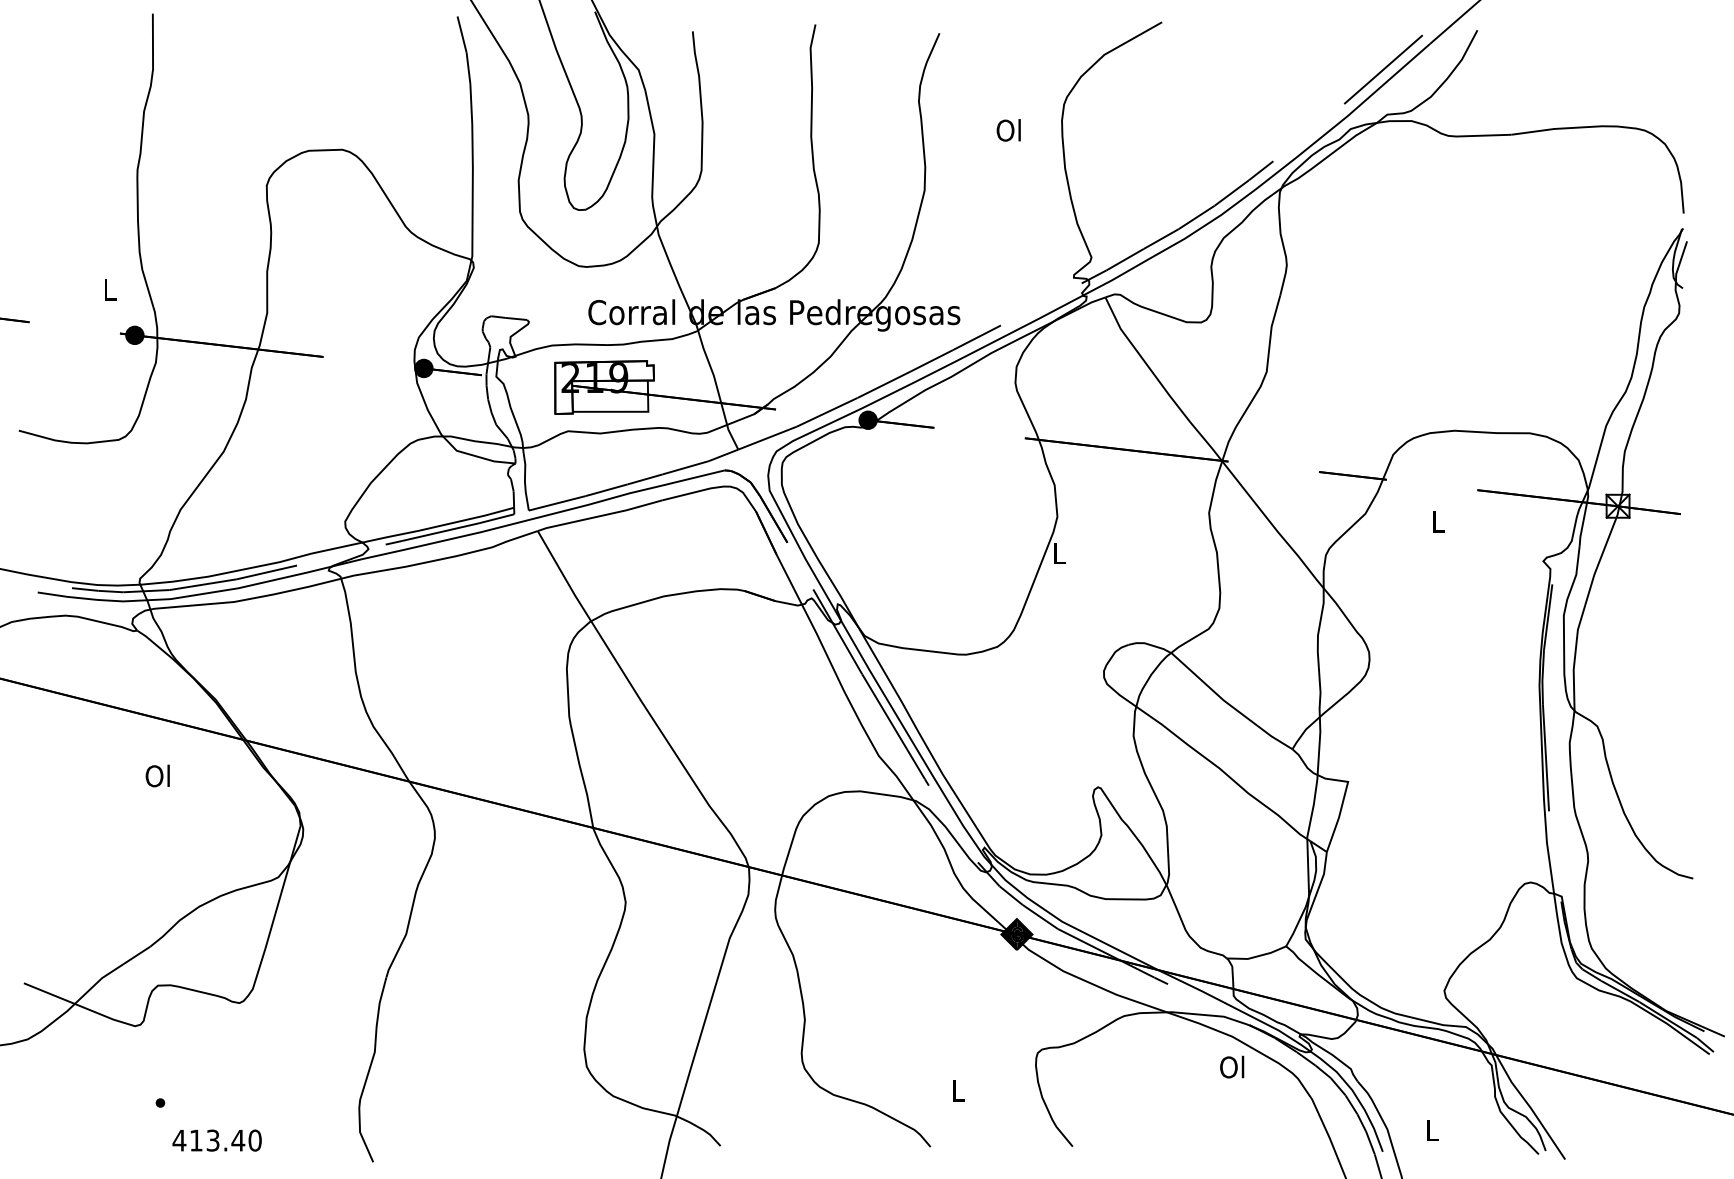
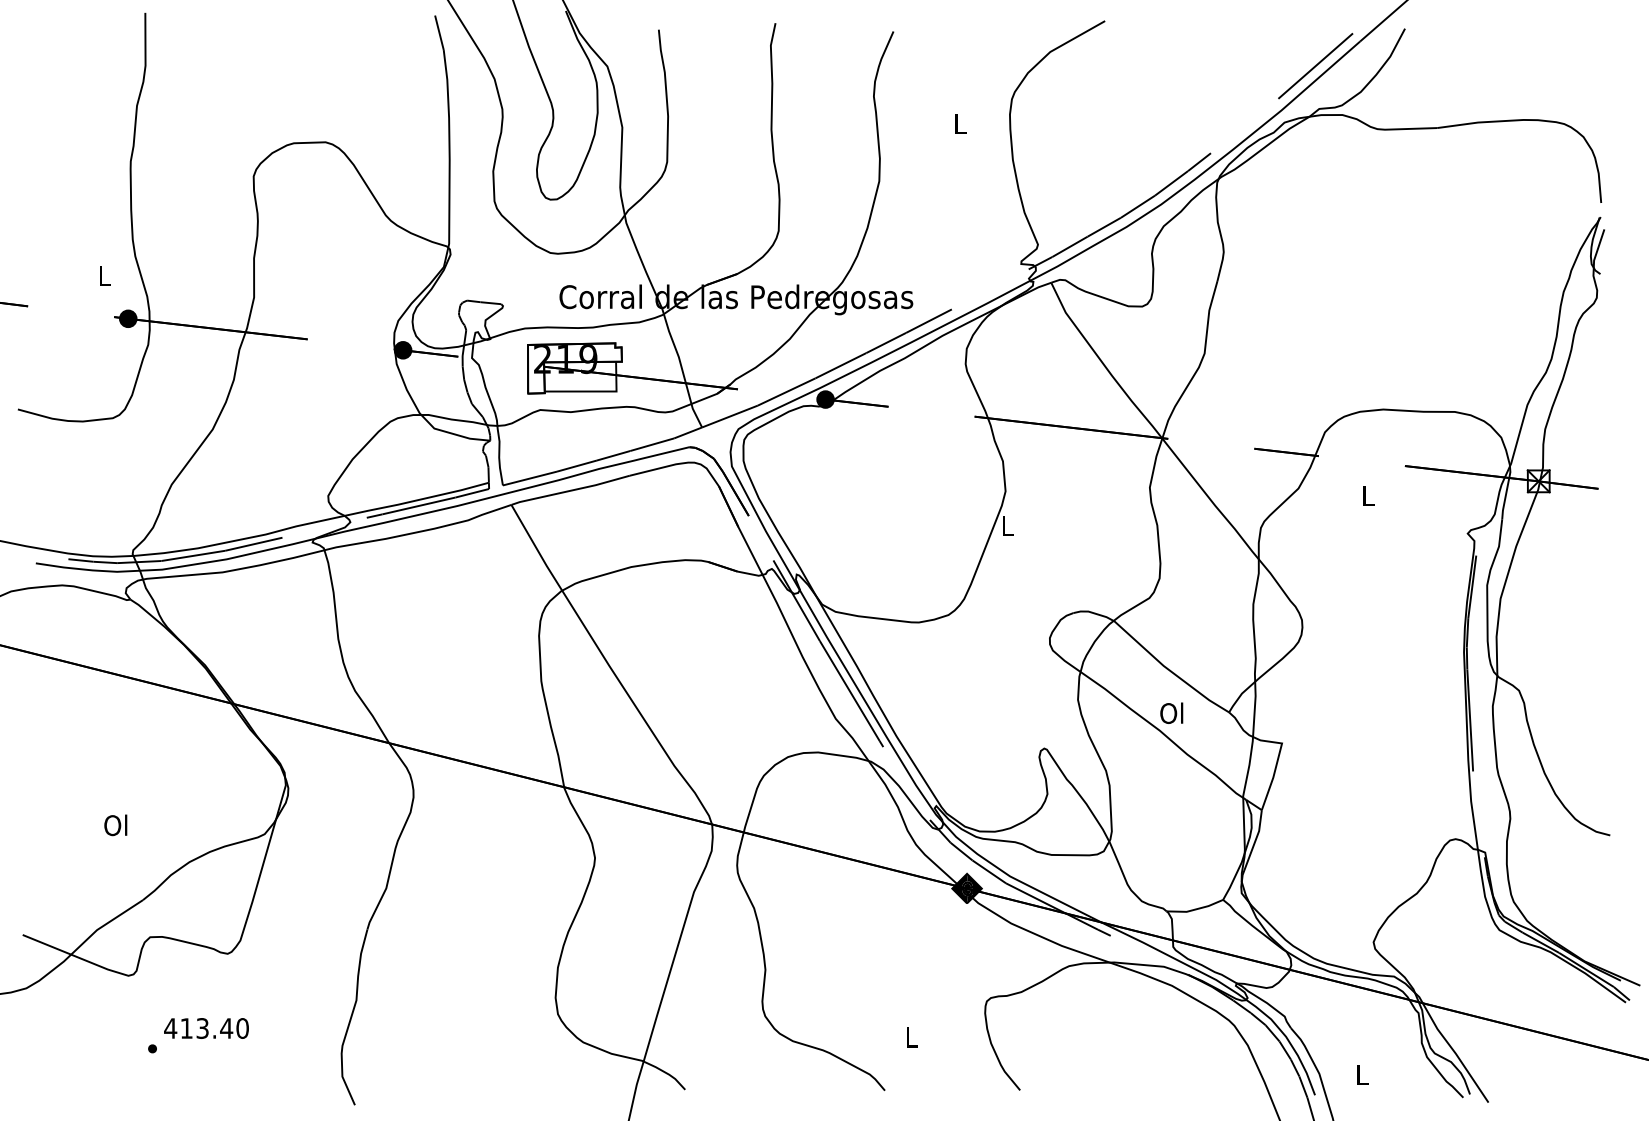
text: (1008, 130) -> (959, 123), Ol -> L
text: (157, 775) -> (115, 824), moved
text: (1232, 1066) -> (1172, 712), moved
text: (216, 1140) -> (205, 1028), moved

